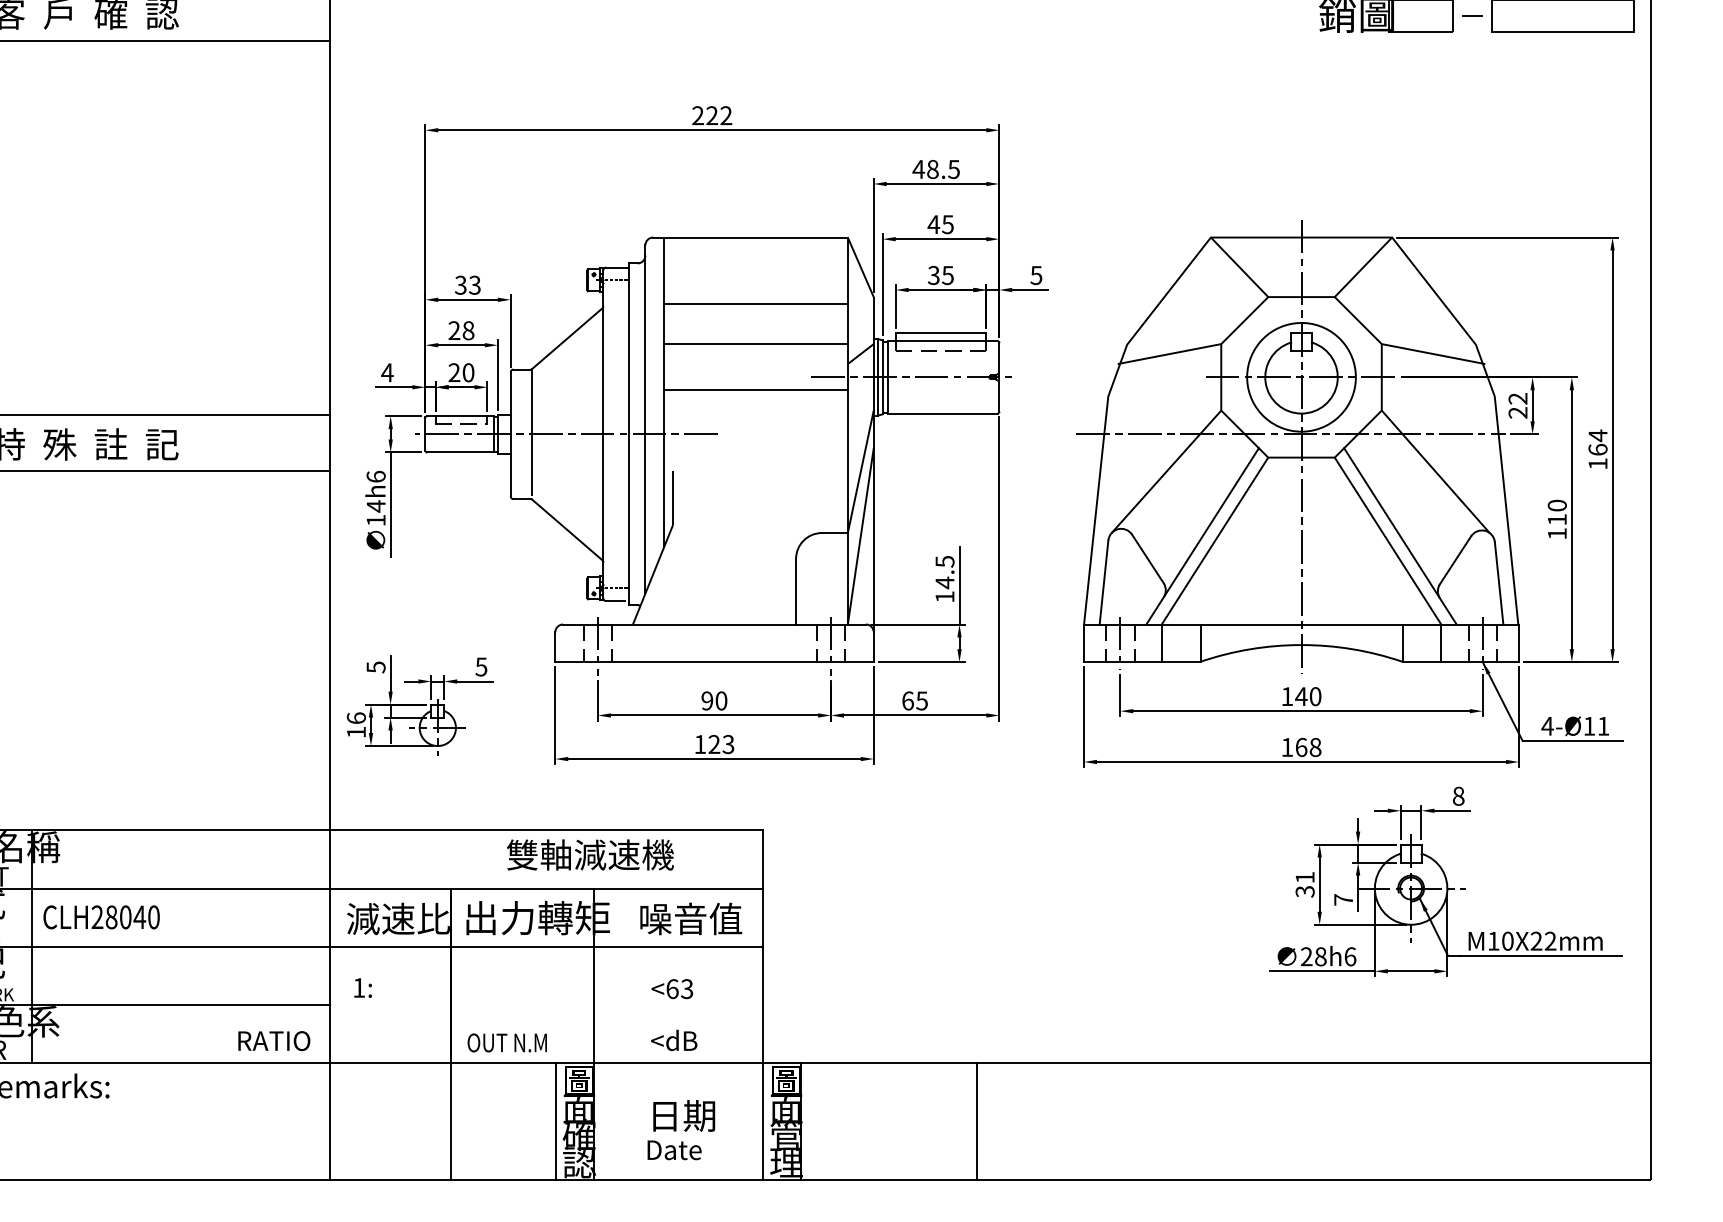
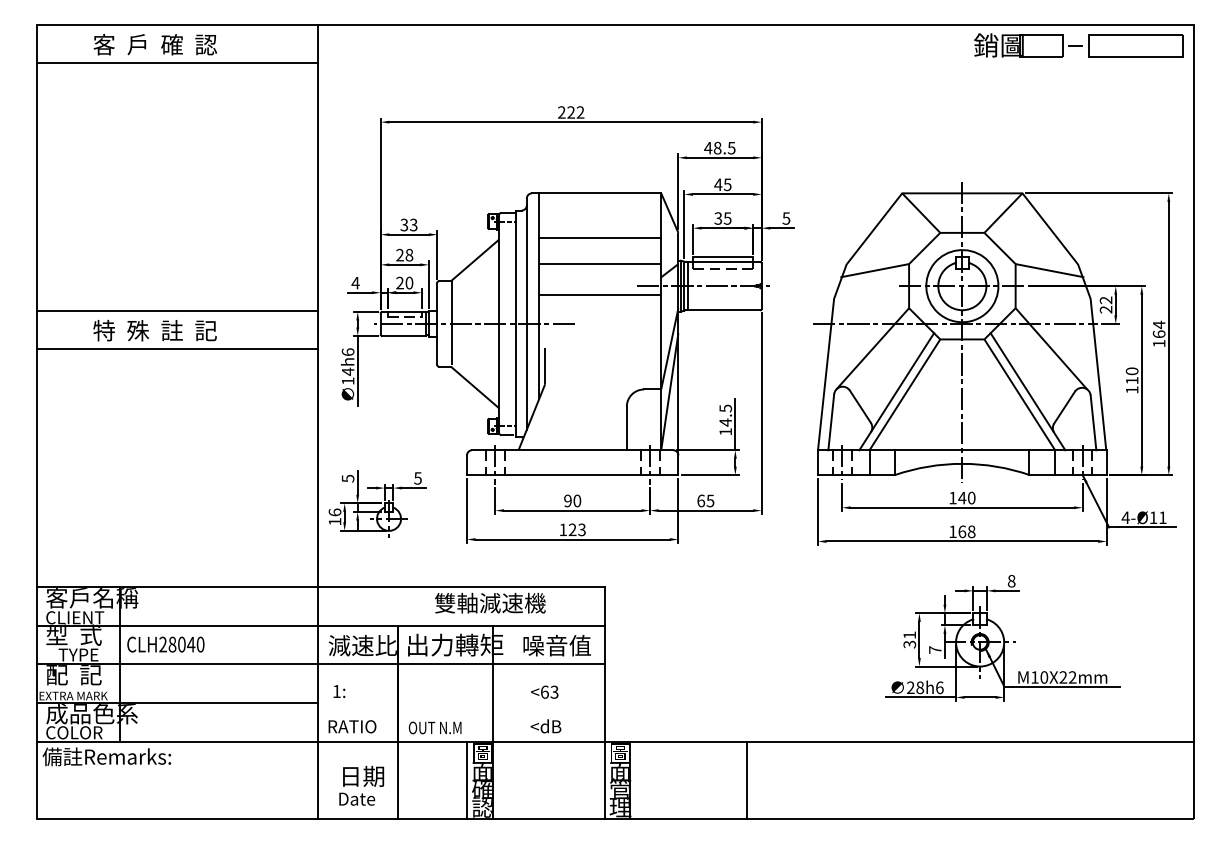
part: (1444, 882) -> (1002, 638), moved
text: (274, 1040) -> (352, 726), moved
text: (681, 1129) -> (361, 785), moved

